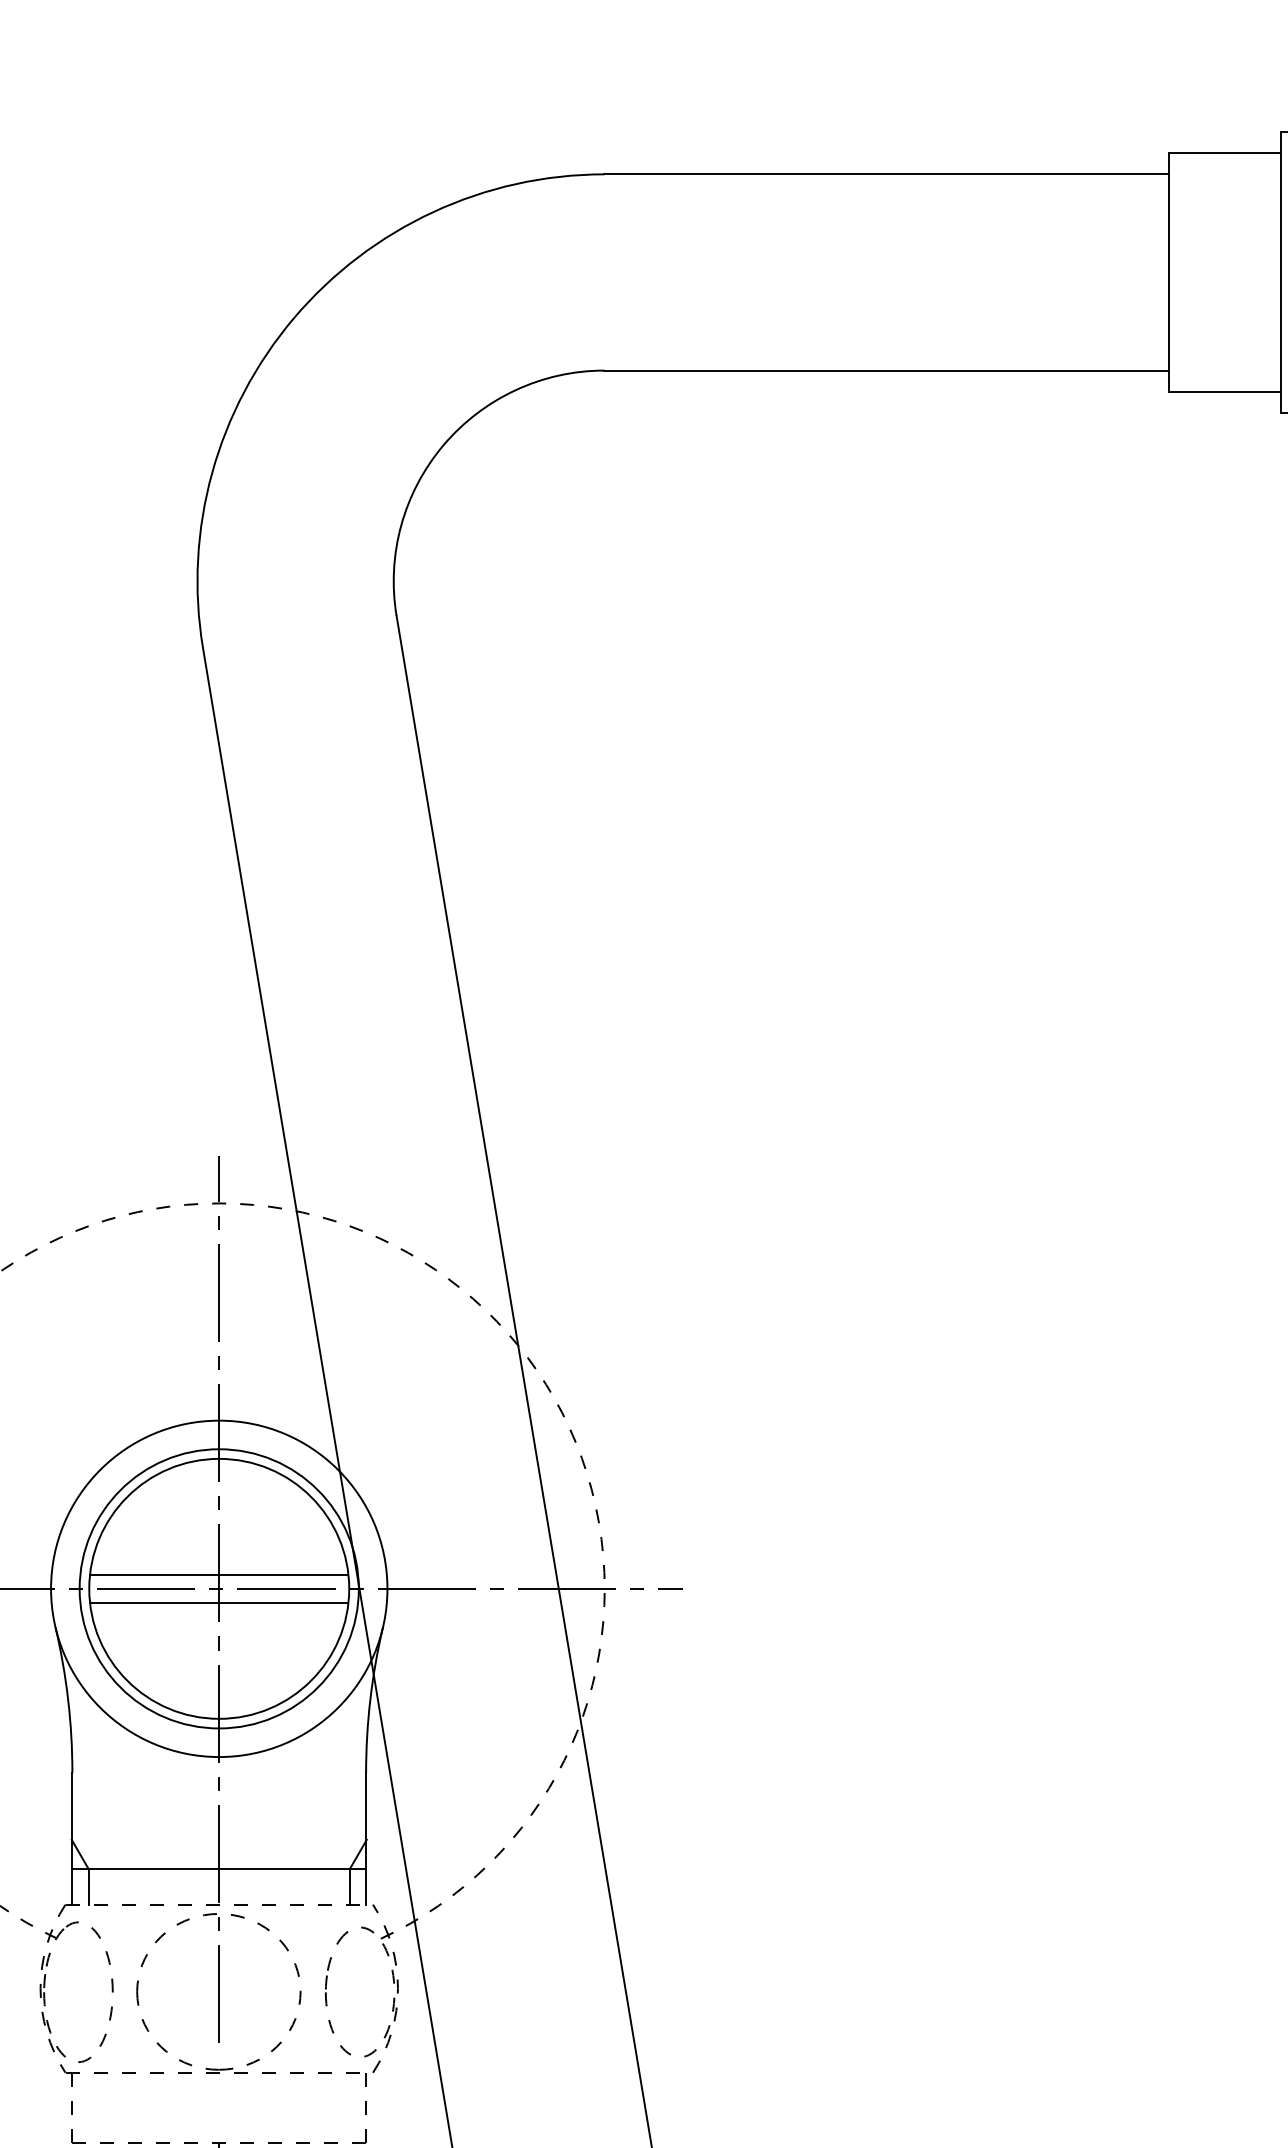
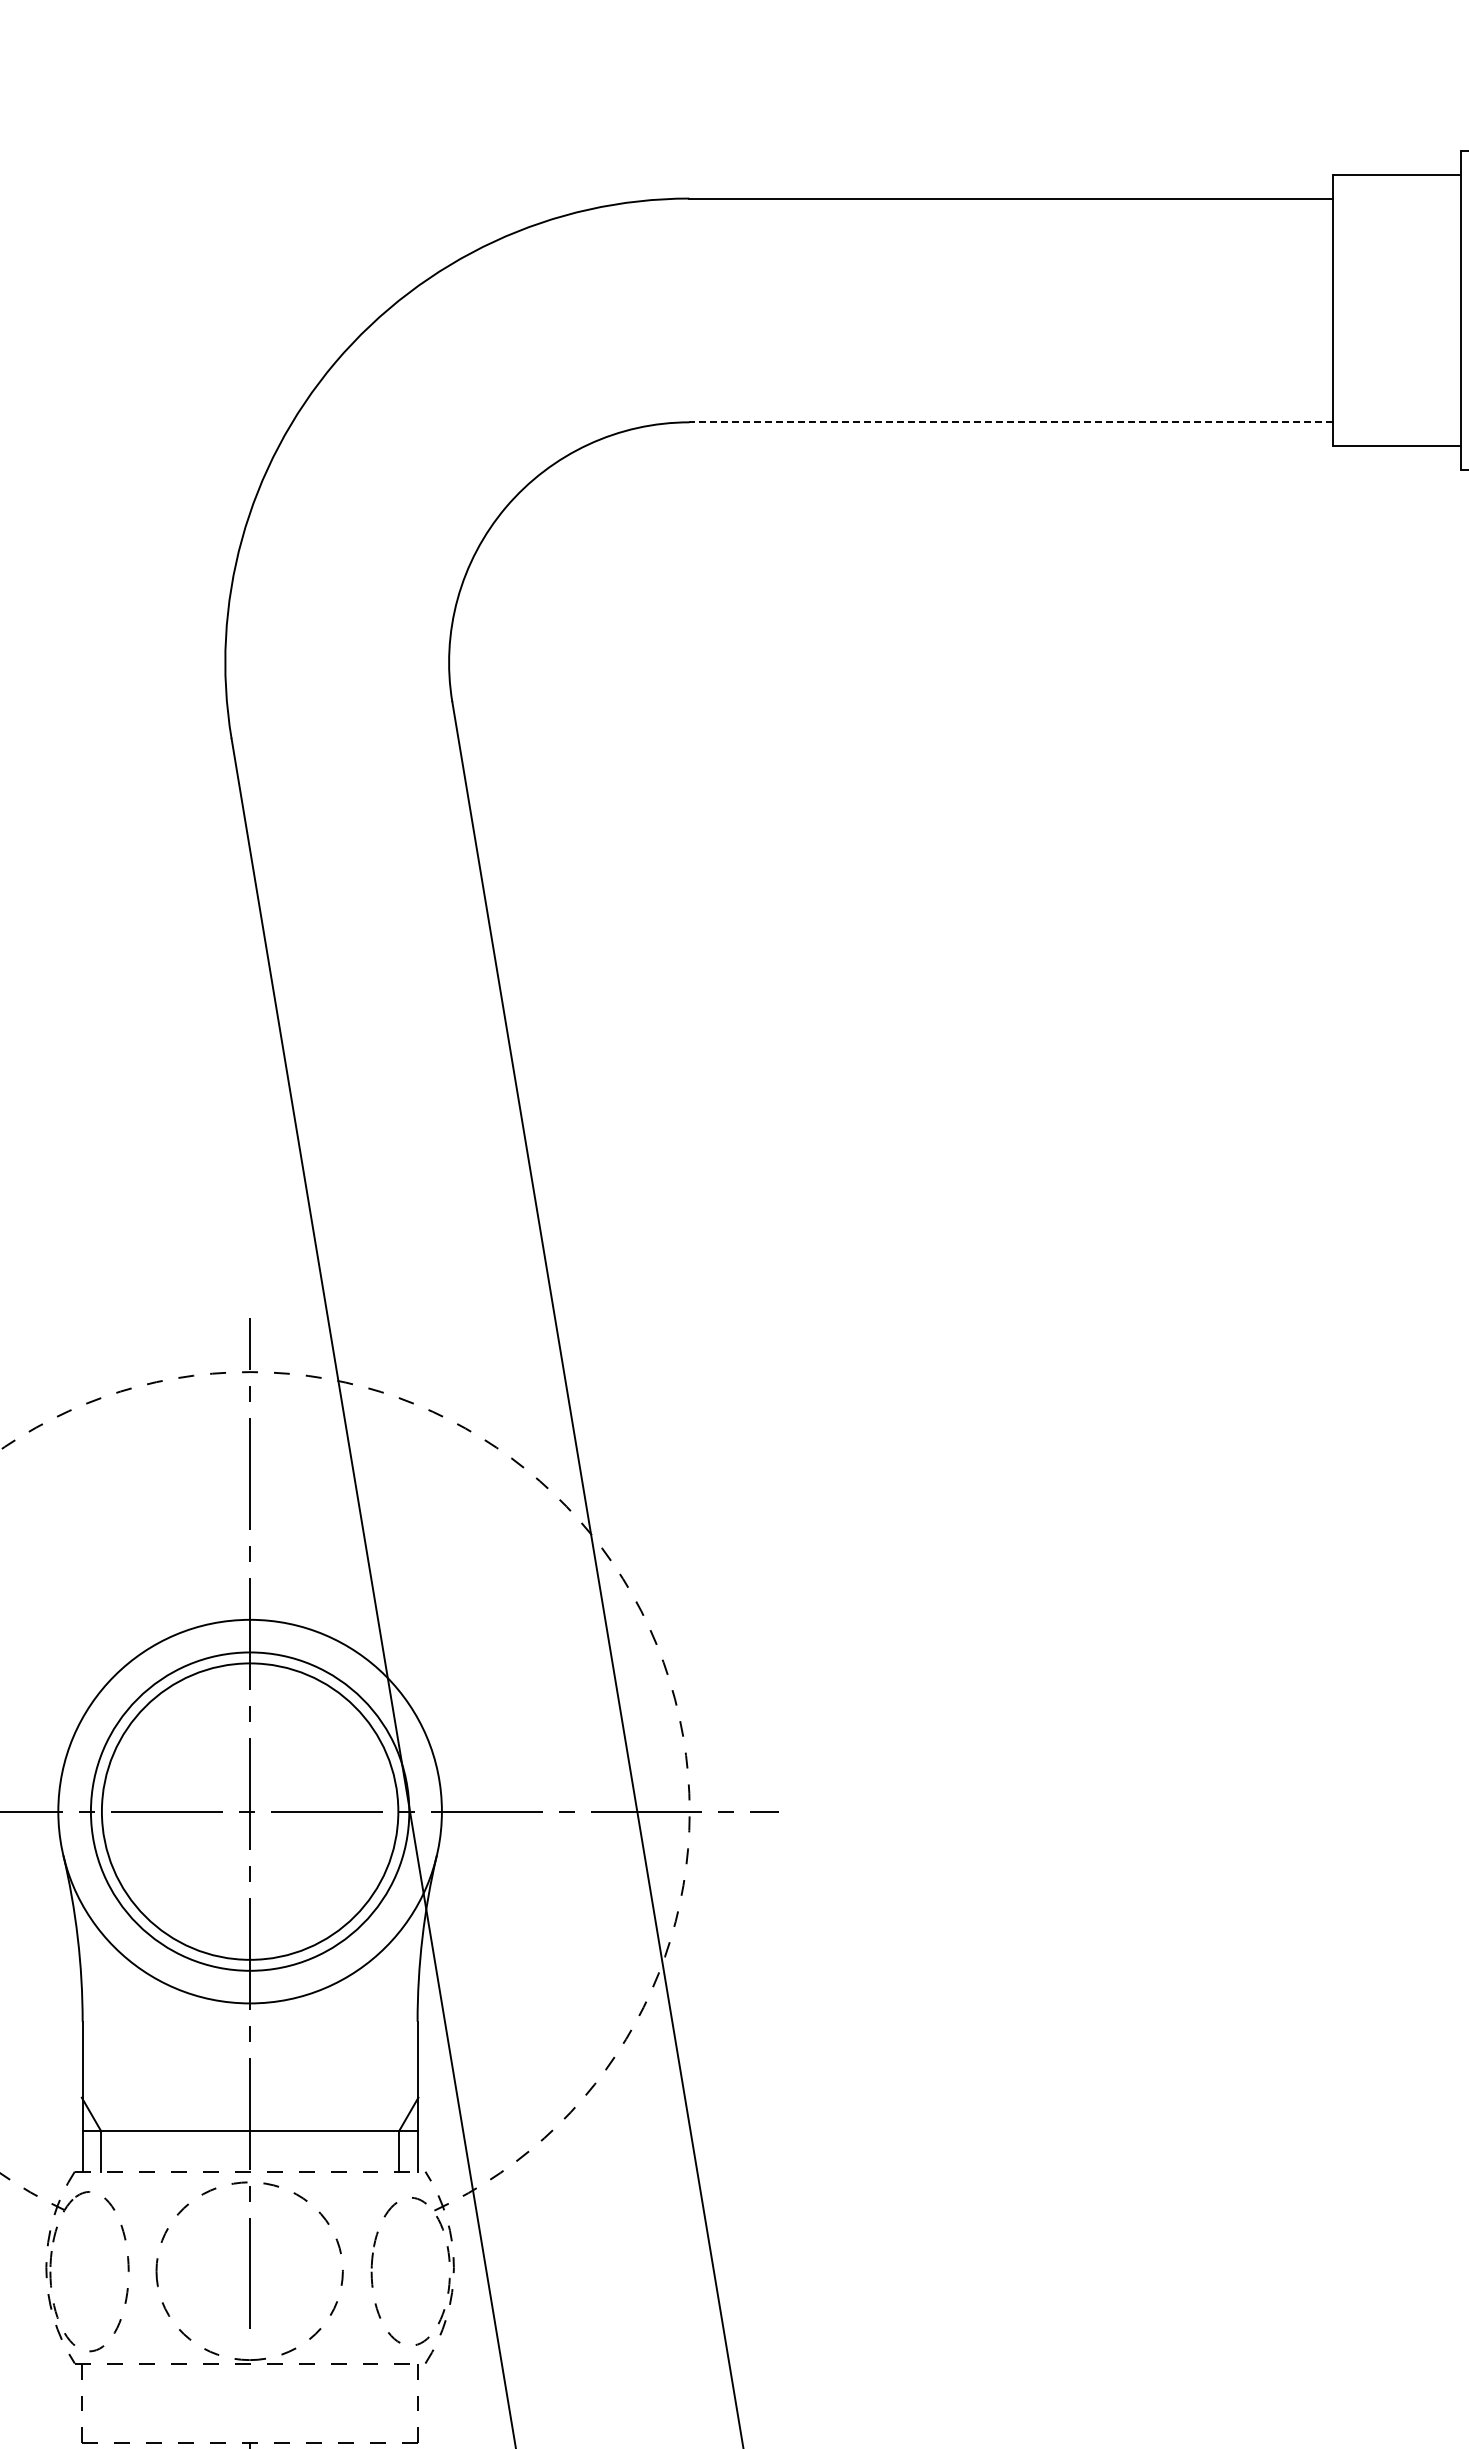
line: (886, 370) -> (1011, 422), solid -> dashed
line: (218, 1574) -> (249, 1795), removed
line: (218, 1602) -> (249, 1827), removed

